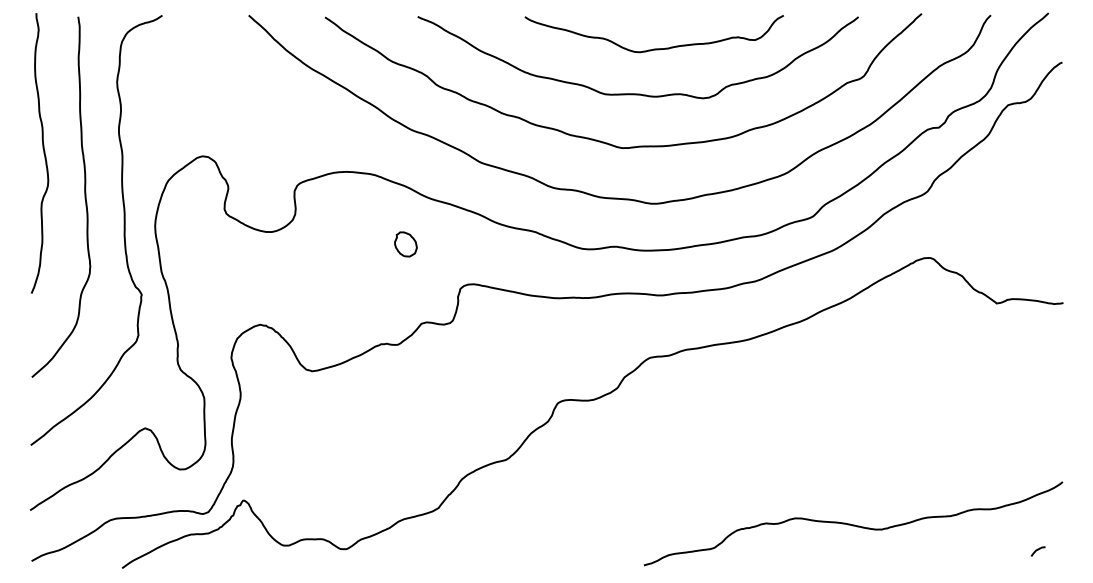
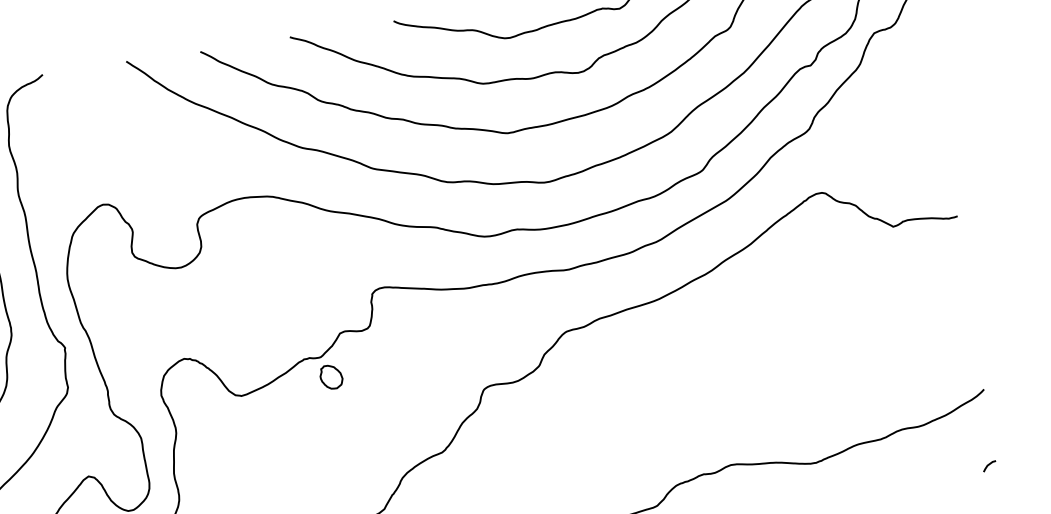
part: (405, 244) -> (331, 377), moved
curve: (1037, 550) -> (988, 465), moved

